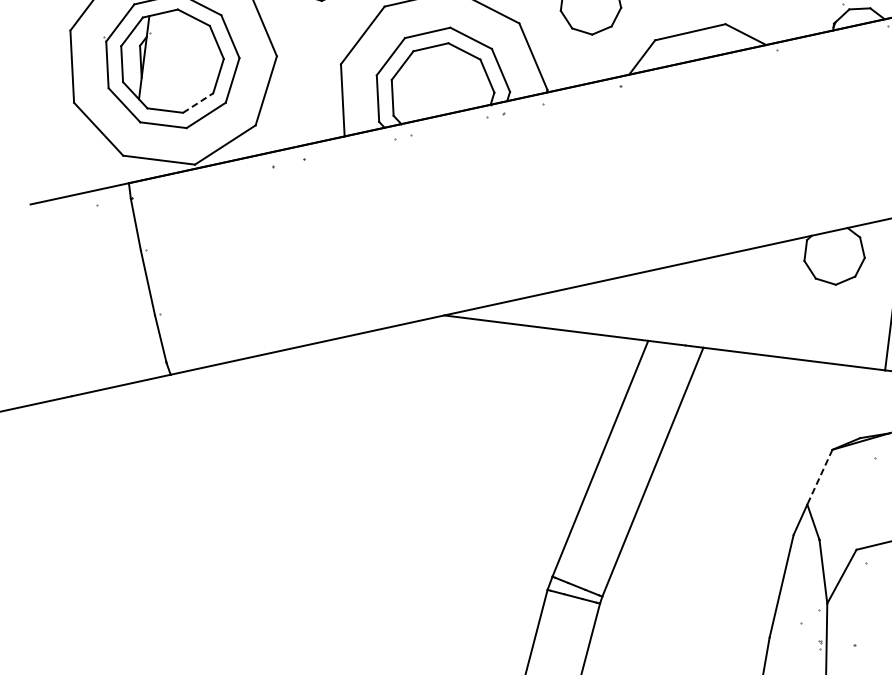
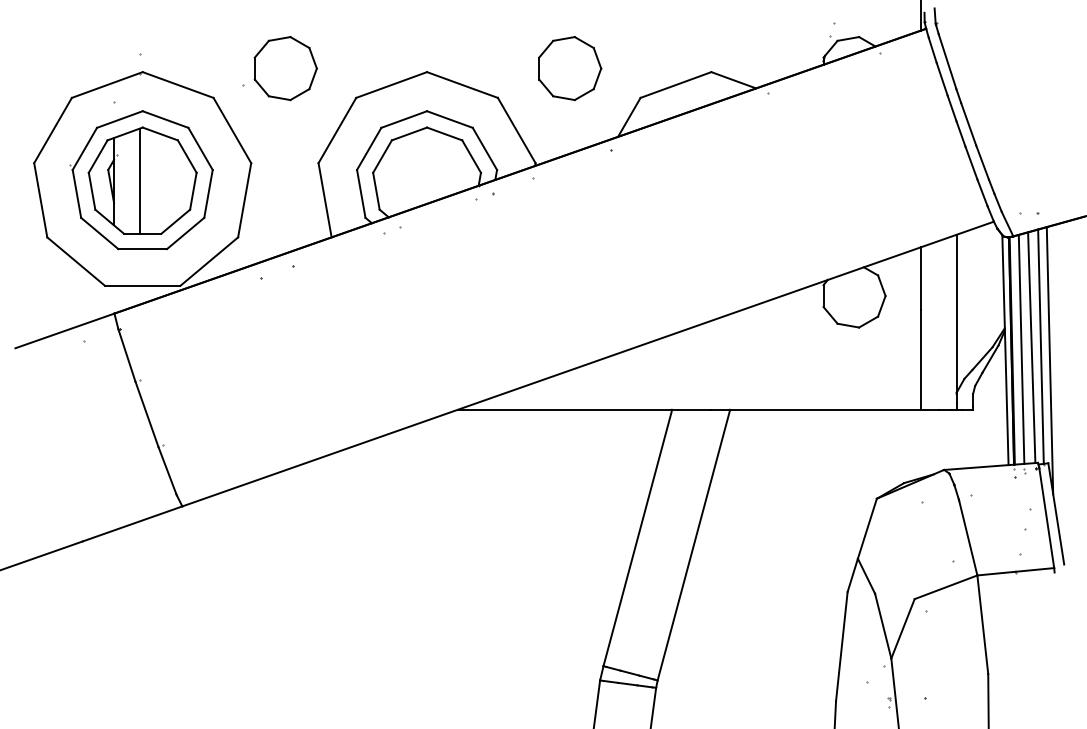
line: (168, 59) -> (139, 180), added
line: (197, 102) -> (175, 221), dashed -> solid
line: (819, 477) -> (867, 529), dashed -> solid

